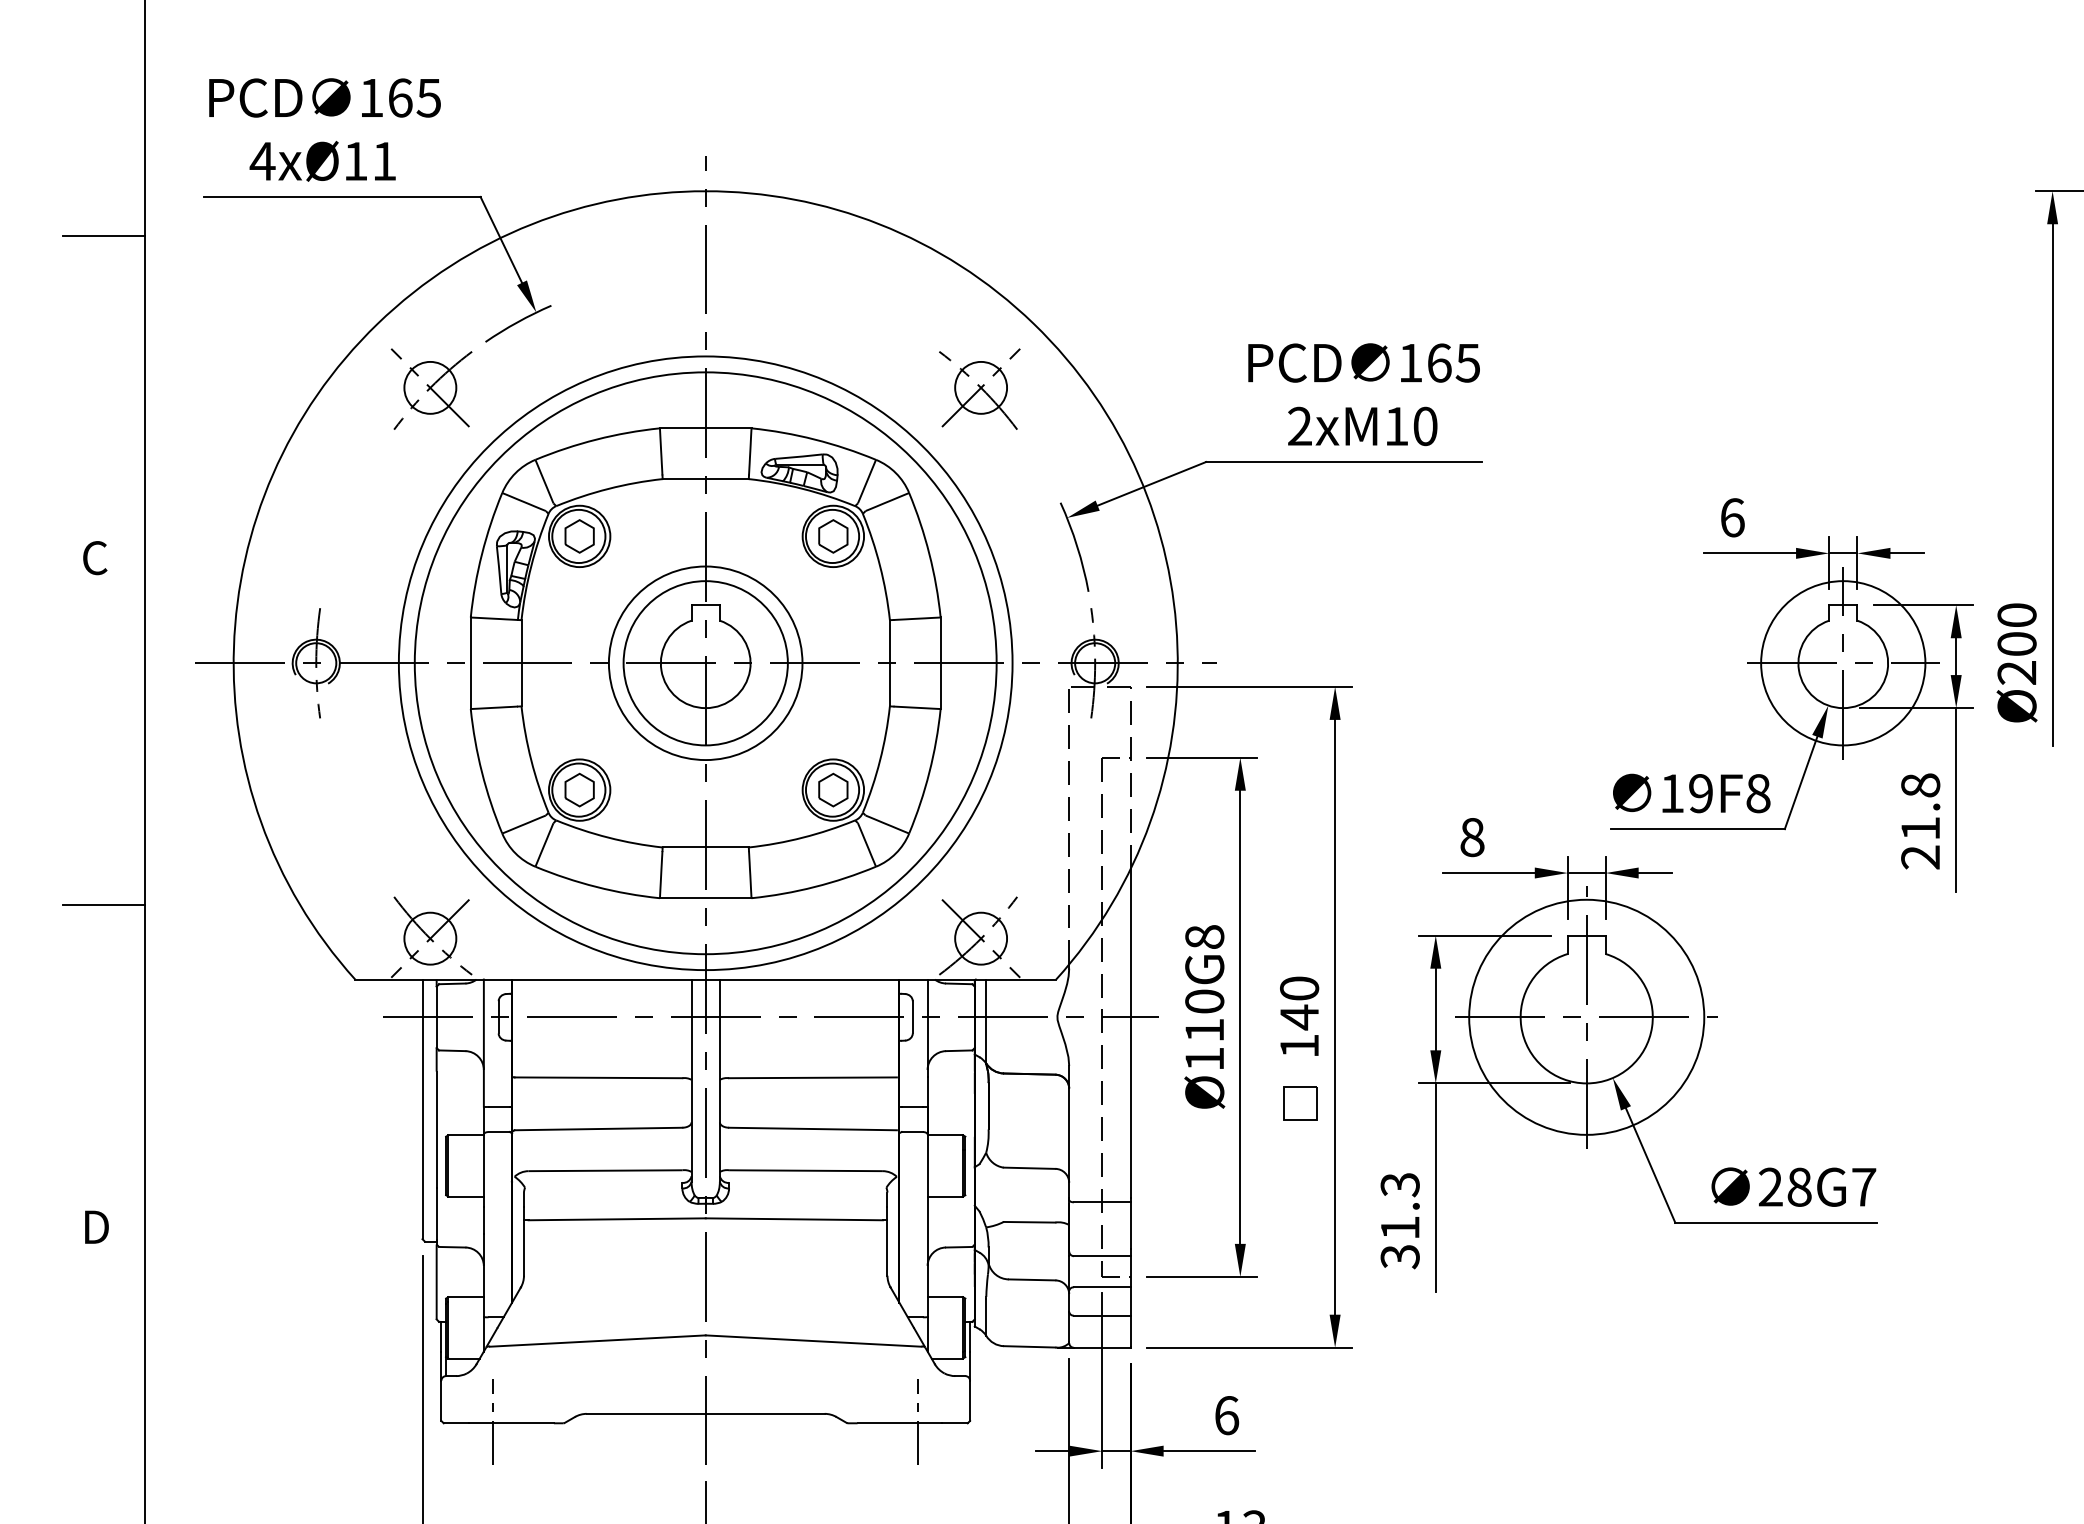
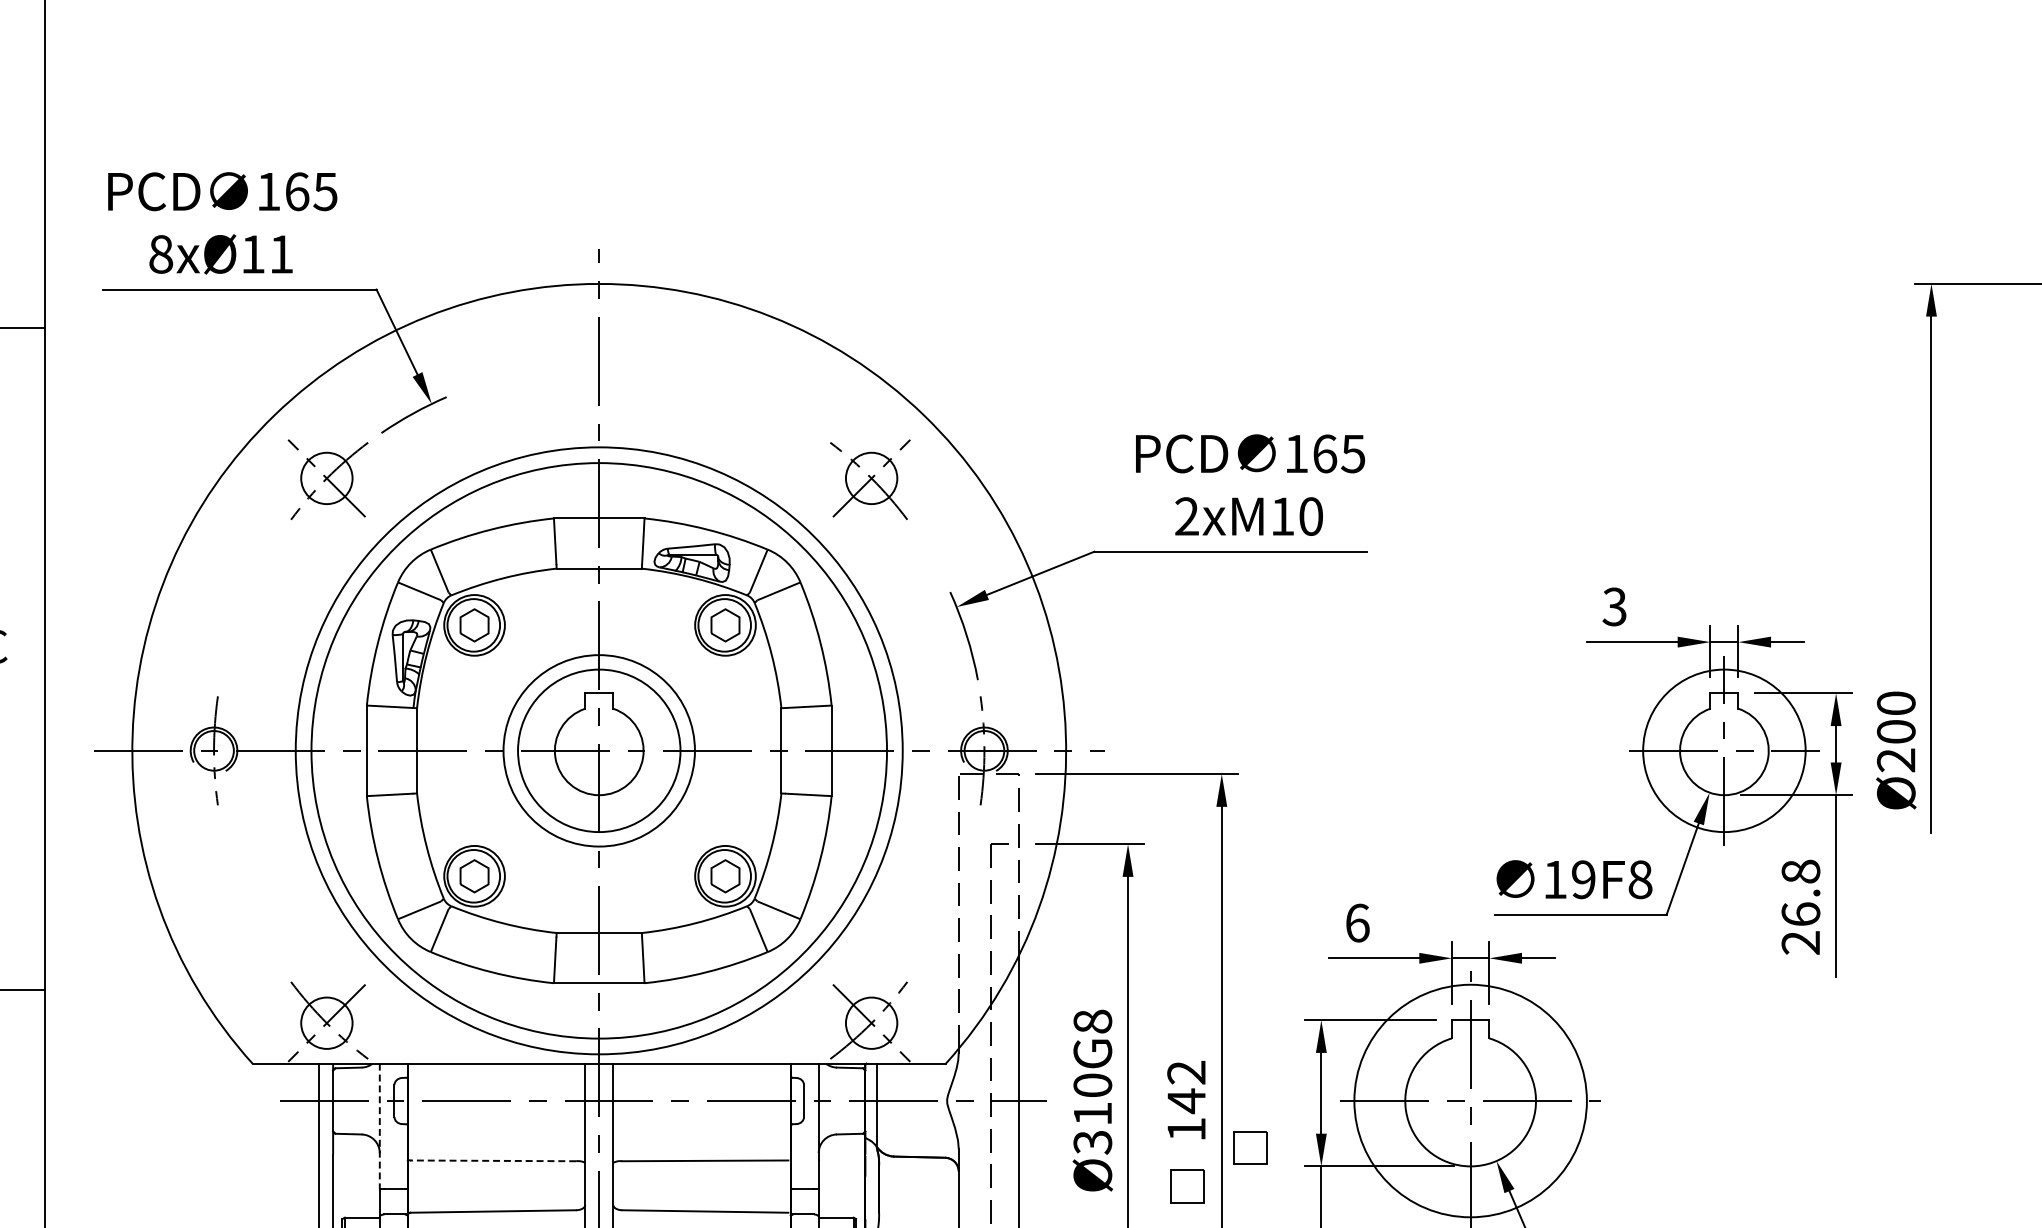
text: (262, 160) -> (160, 253), 4xØ11 -> 8xØ11
text: (1732, 517) -> (1614, 606), 6 -> 3
text: (1920, 827) -> (1800, 913), 21.8 -> 26.8
text: (1472, 837) -> (1357, 923), 8 -> 6
text: (1299, 988) -> (1186, 1072), 140 -> 142
line: (483, 1043) -> (379, 1126), solid -> dashed
text: (1204, 1059) -> (1092, 1142), Ø110G8 -> Ø310G8
part: (1364, 1064) -> (1250, 1147), added
line: (598, 1077) -> (493, 1160), solid -> dashed

